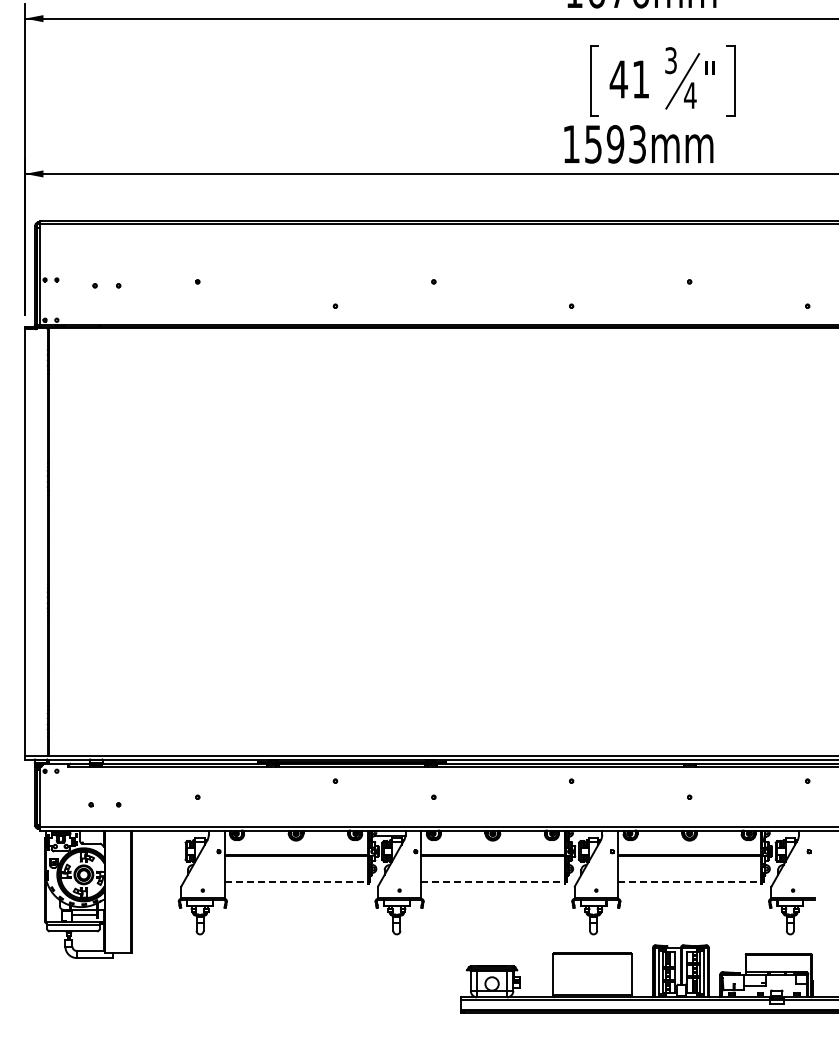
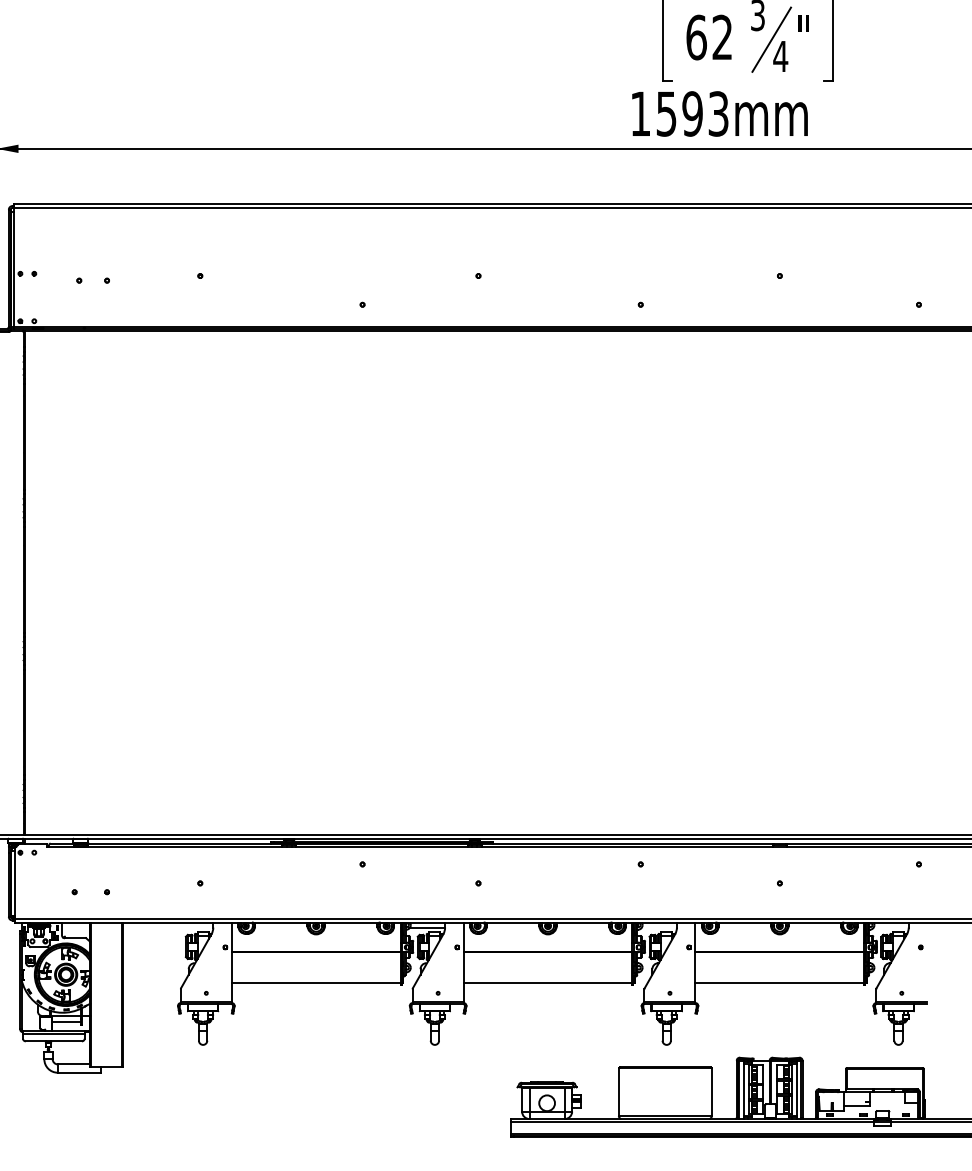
text: (628, 79) -> (707, 37), 41 -> 62
line: (296, 881) -> (316, 982), dashed -> solid
line: (492, 881) -> (547, 982), dashed -> solid
line: (689, 881) -> (779, 982), dashed -> solid

